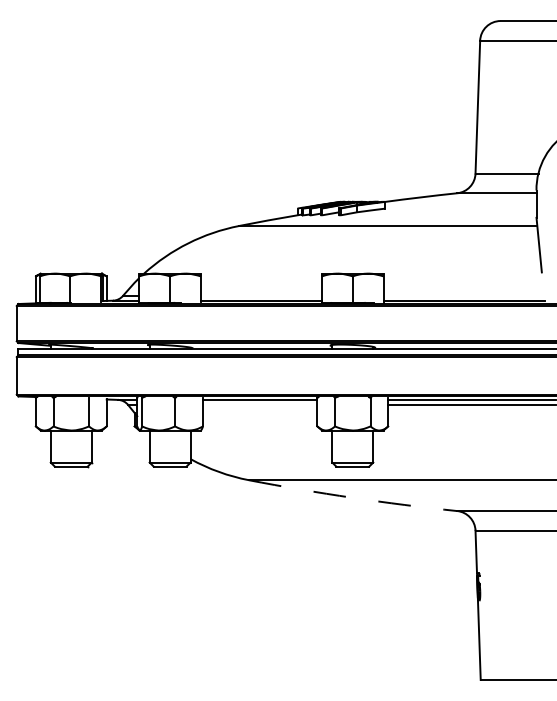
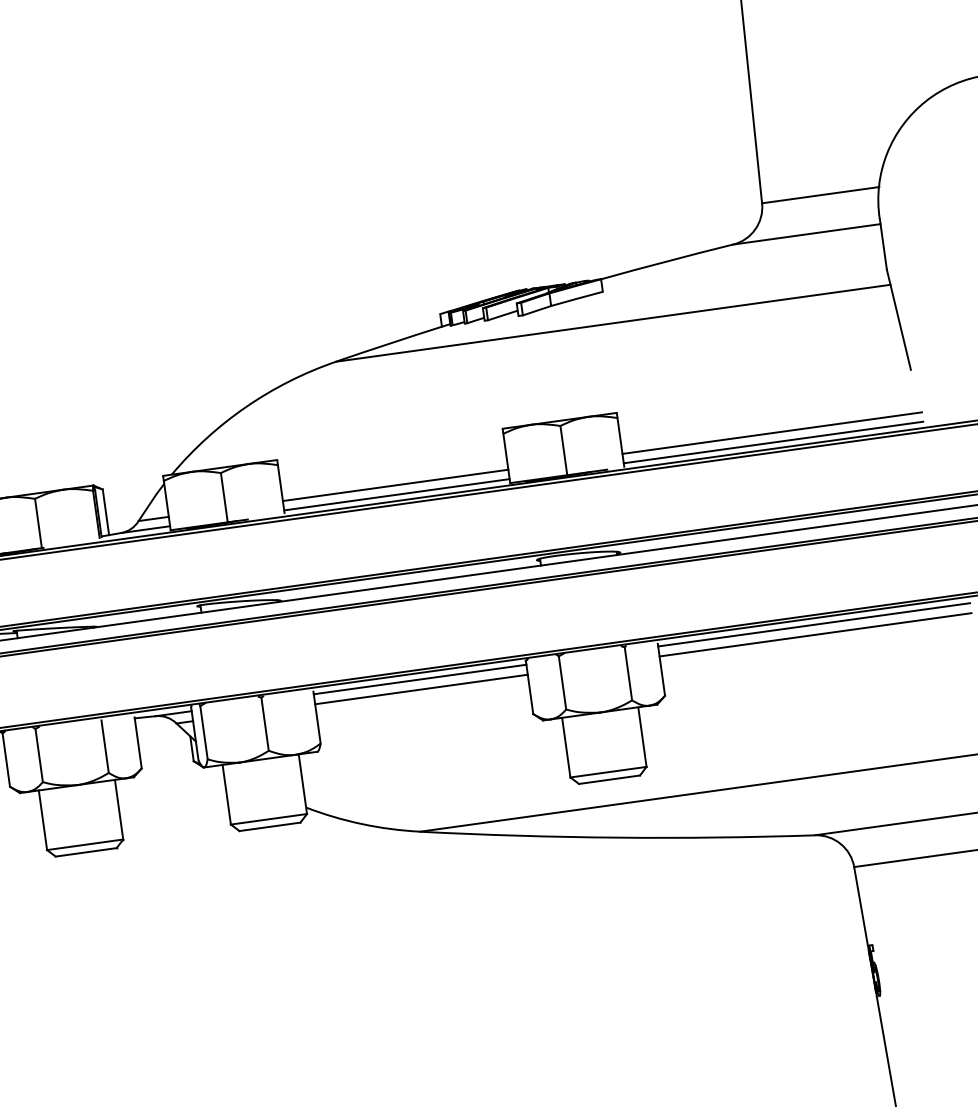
line: (261, 295) -> (395, 485), added
line: (463, 295) -> (771, 432), added
line: (259, 405) -> (420, 690), added
arc: (352, 497) -> (616, 837), dashed -> solid

